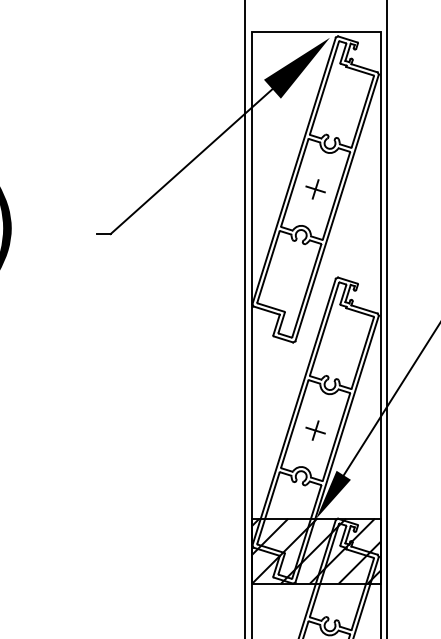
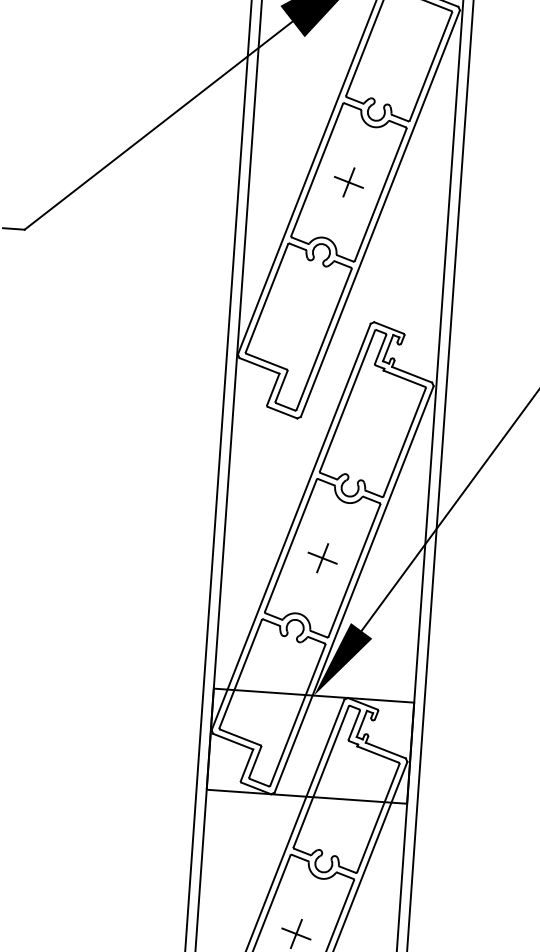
hatch: (315, 550) -> (309, 744), removed

